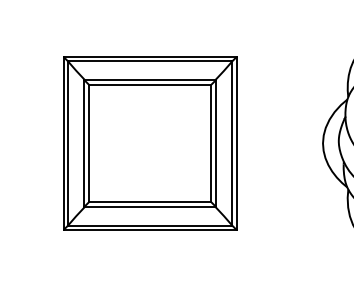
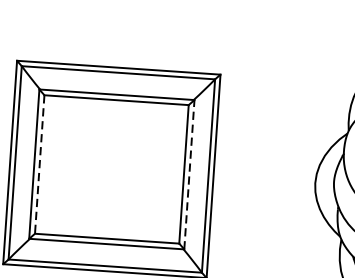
line: (88, 143) -> (39, 164), solid -> dashed
line: (216, 143) -> (189, 174), solid -> dashed

